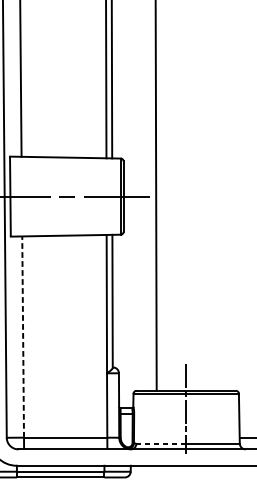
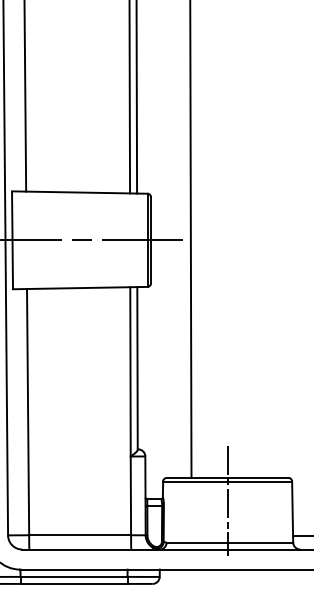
line: (23, 336) -> (28, 411), dashed -> solid
line: (160, 443) -> (196, 542), dashed -> solid

